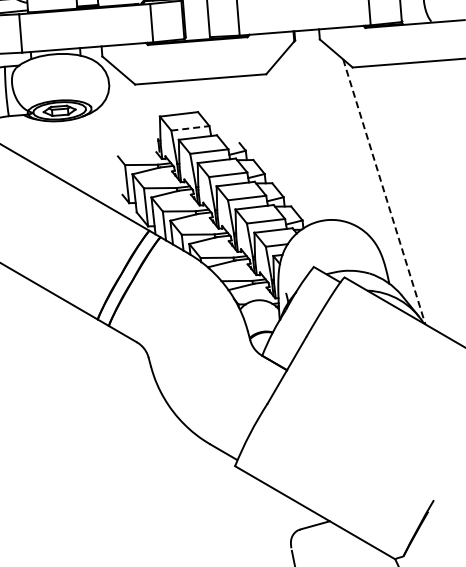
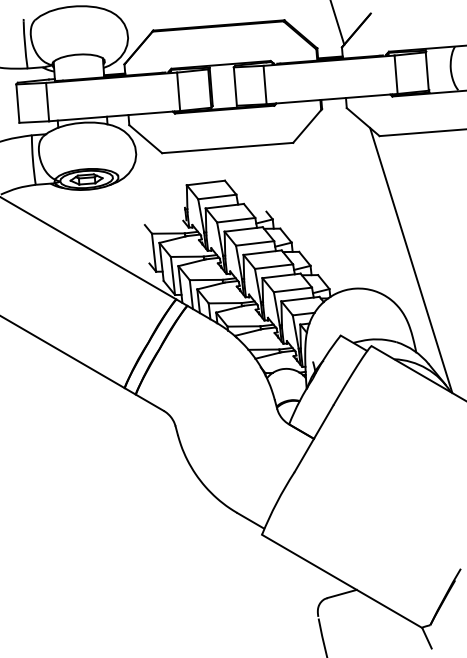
line: (190, 127) -> (217, 196), dashed -> solid
line: (384, 191) -> (411, 260), dashed -> solid

